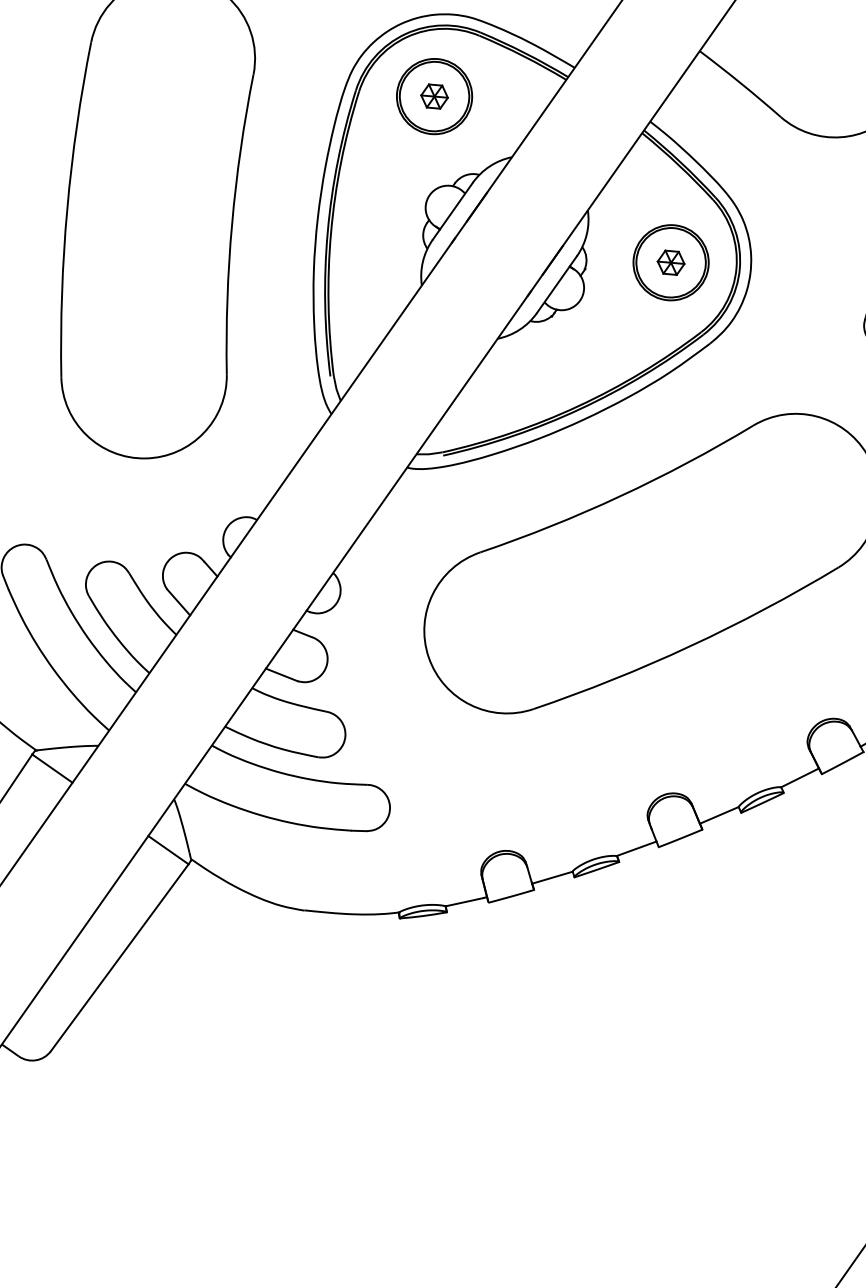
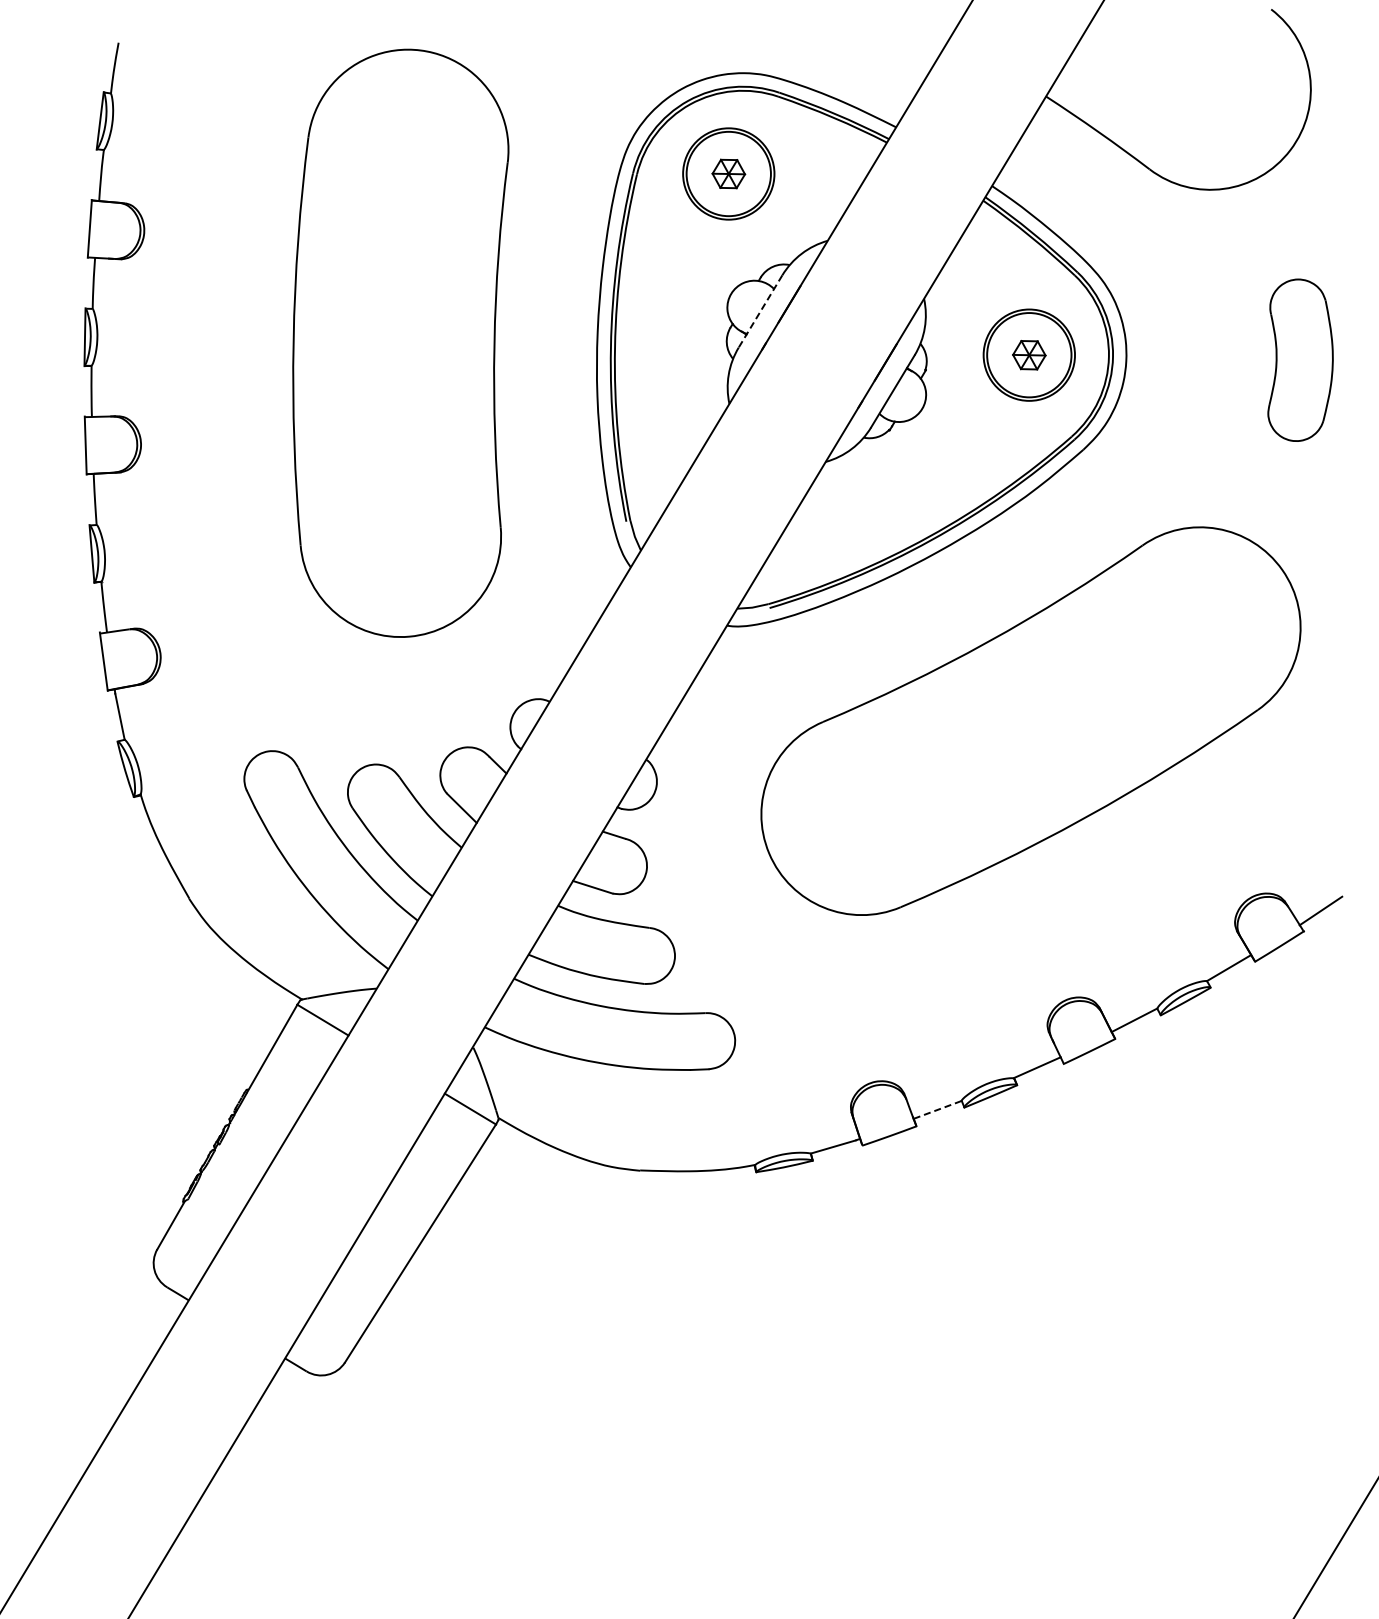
line: (452, 211) -> (760, 311), solid -> dashed
line: (552, 877) -> (937, 1109), solid -> dashed

